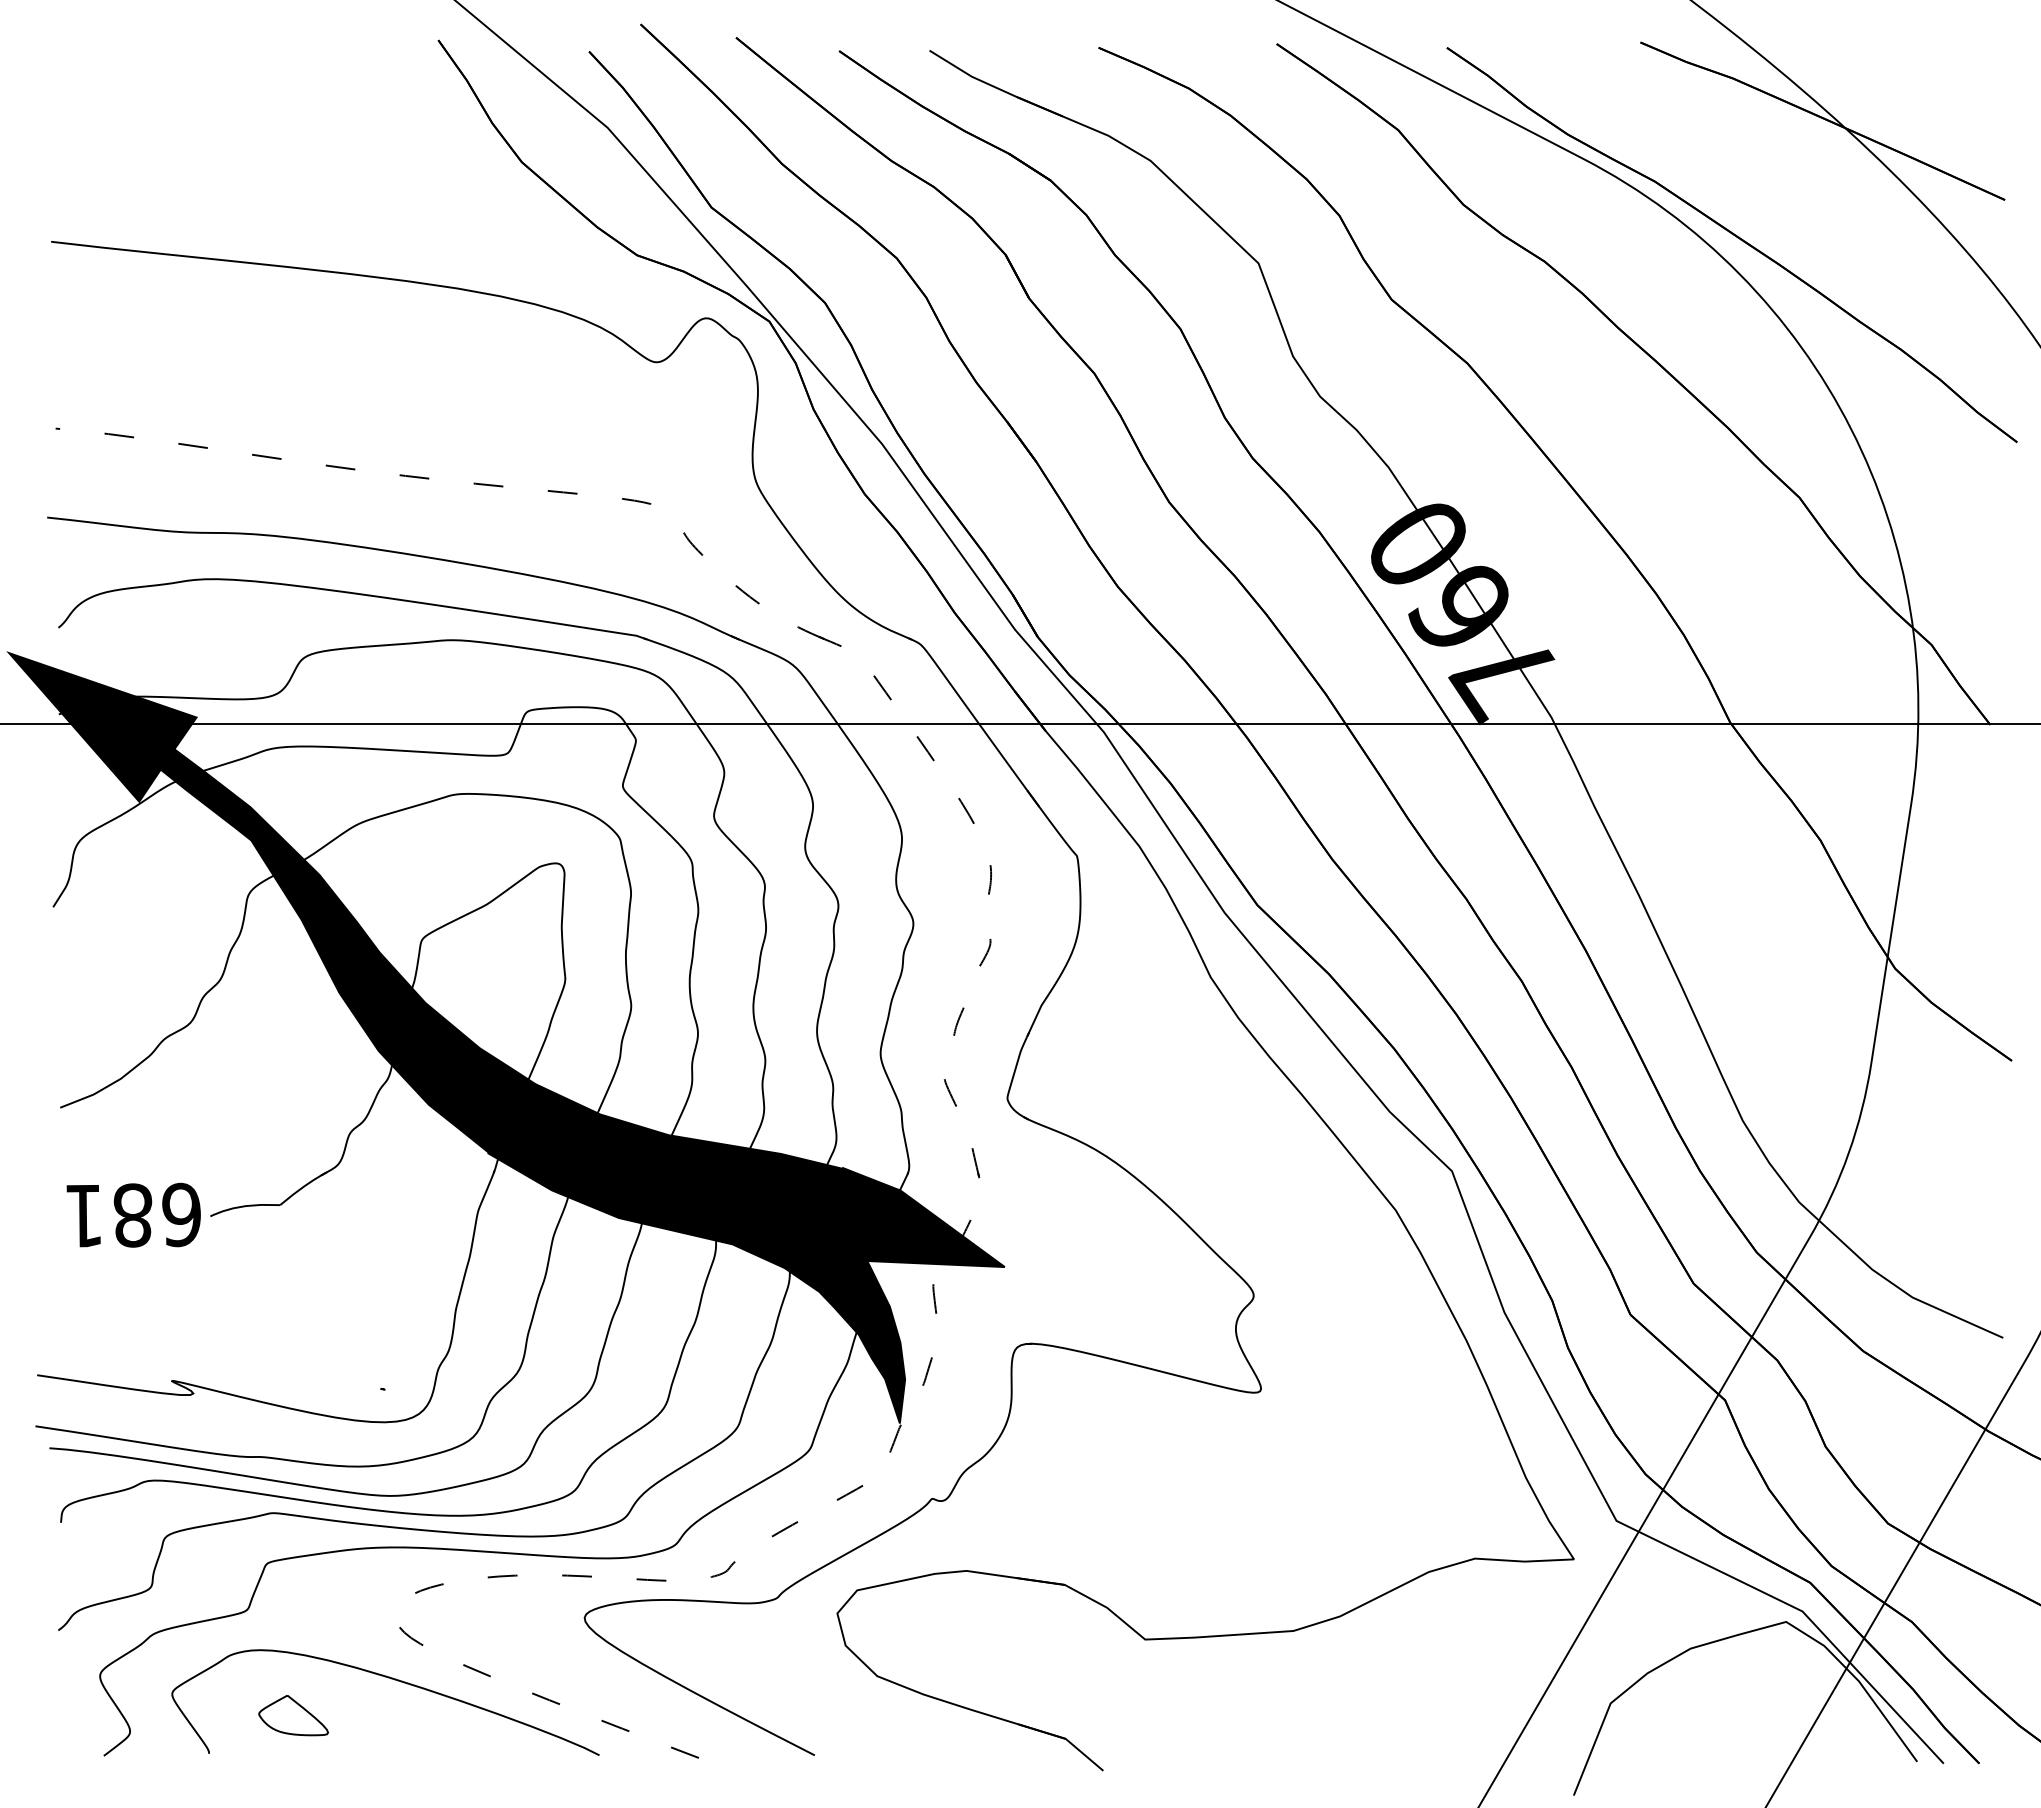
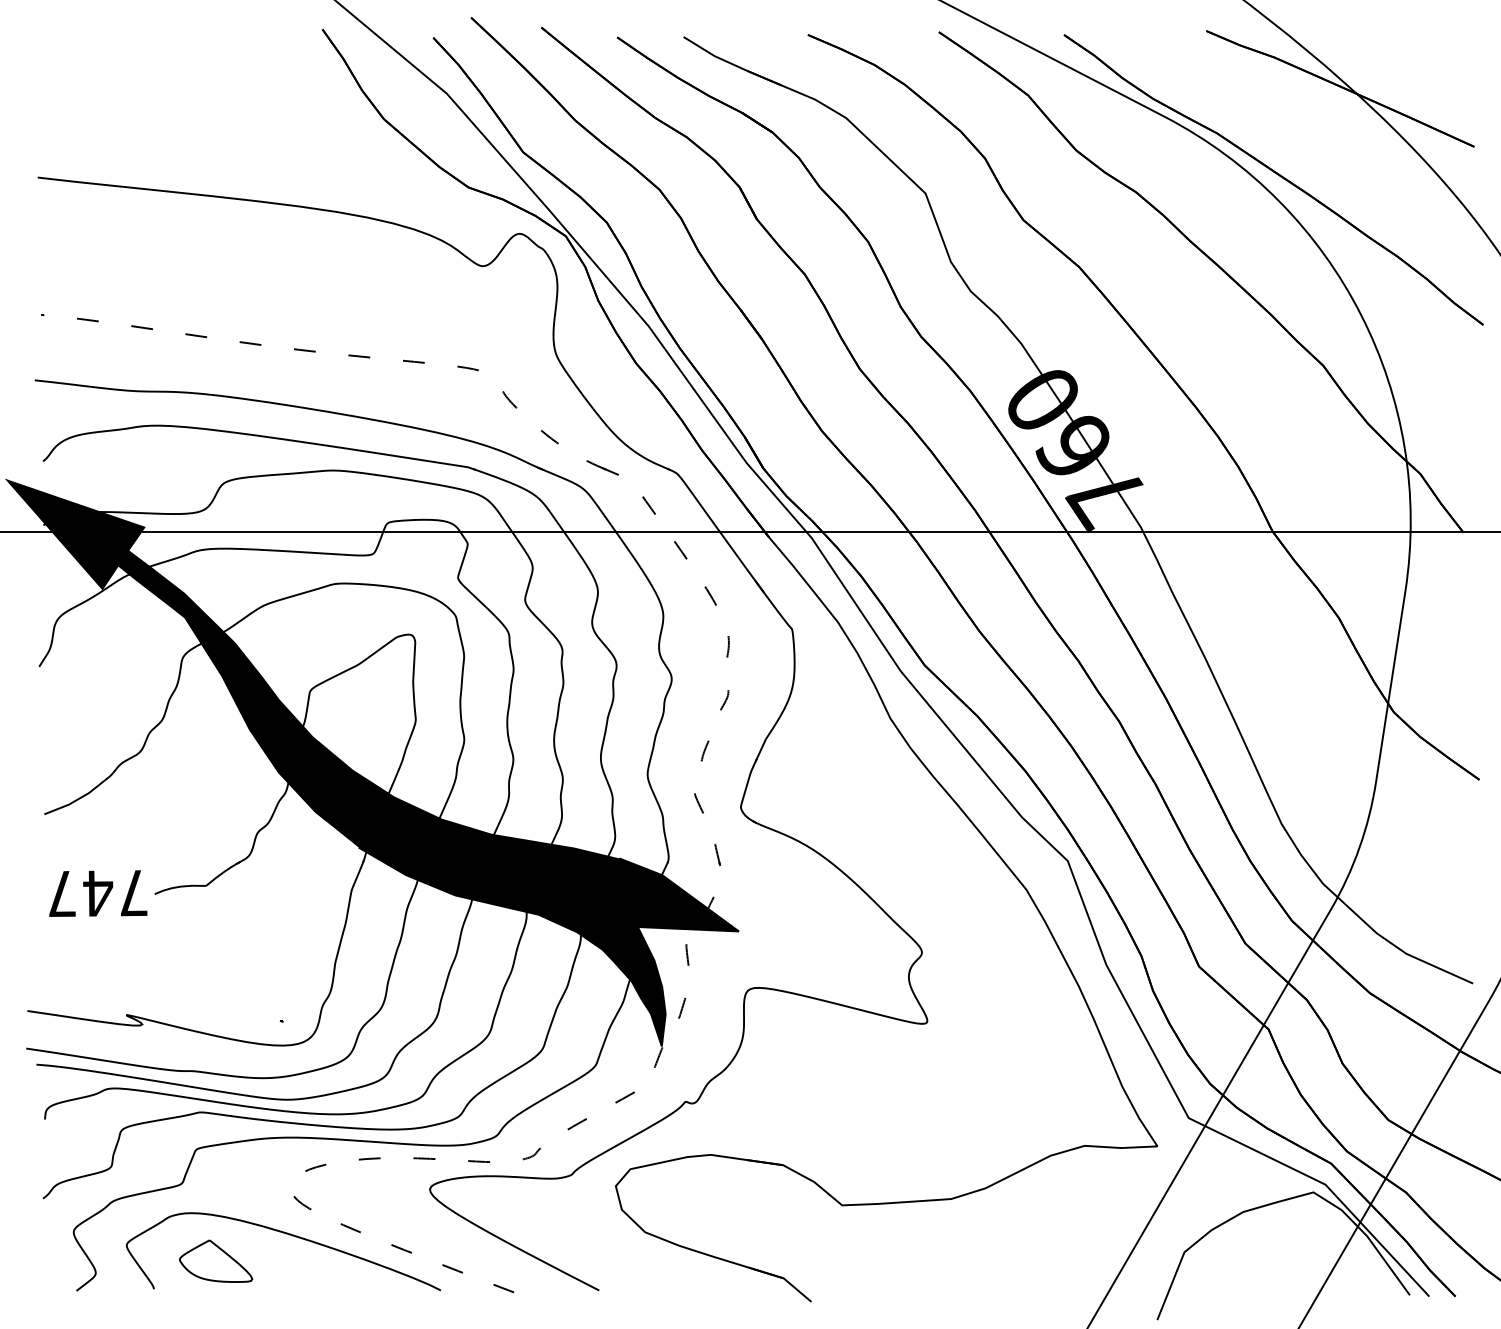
text: (133, 1214) -> (98, 892), 681 -> 747
part: (293, 1715) -> (215, 1261), size x1.43

